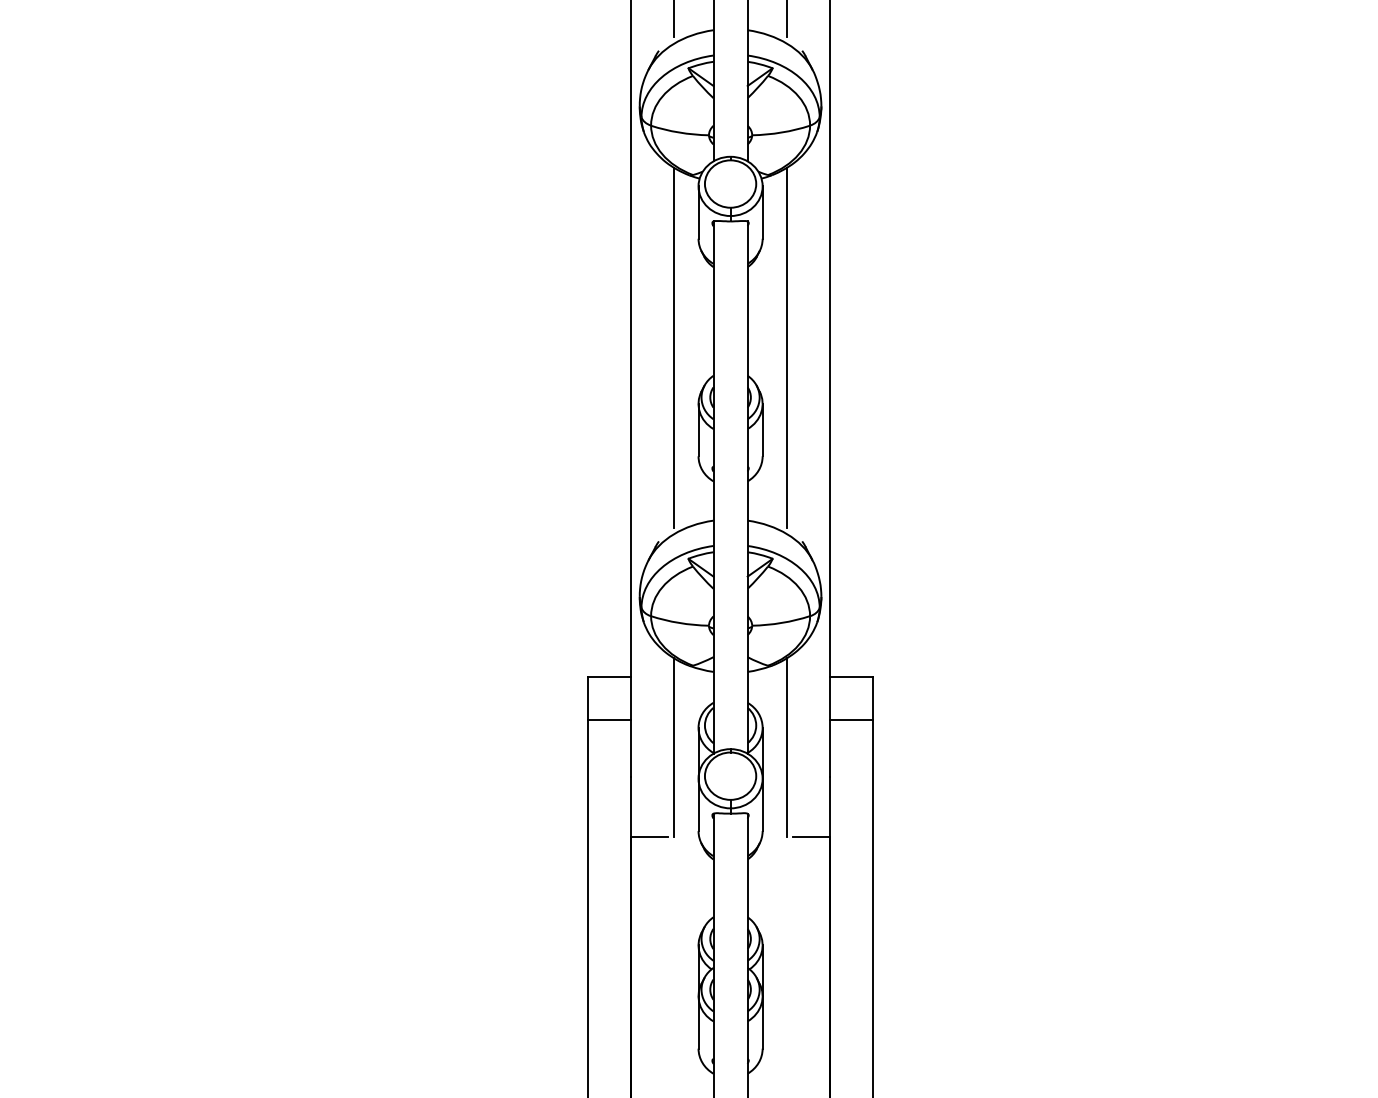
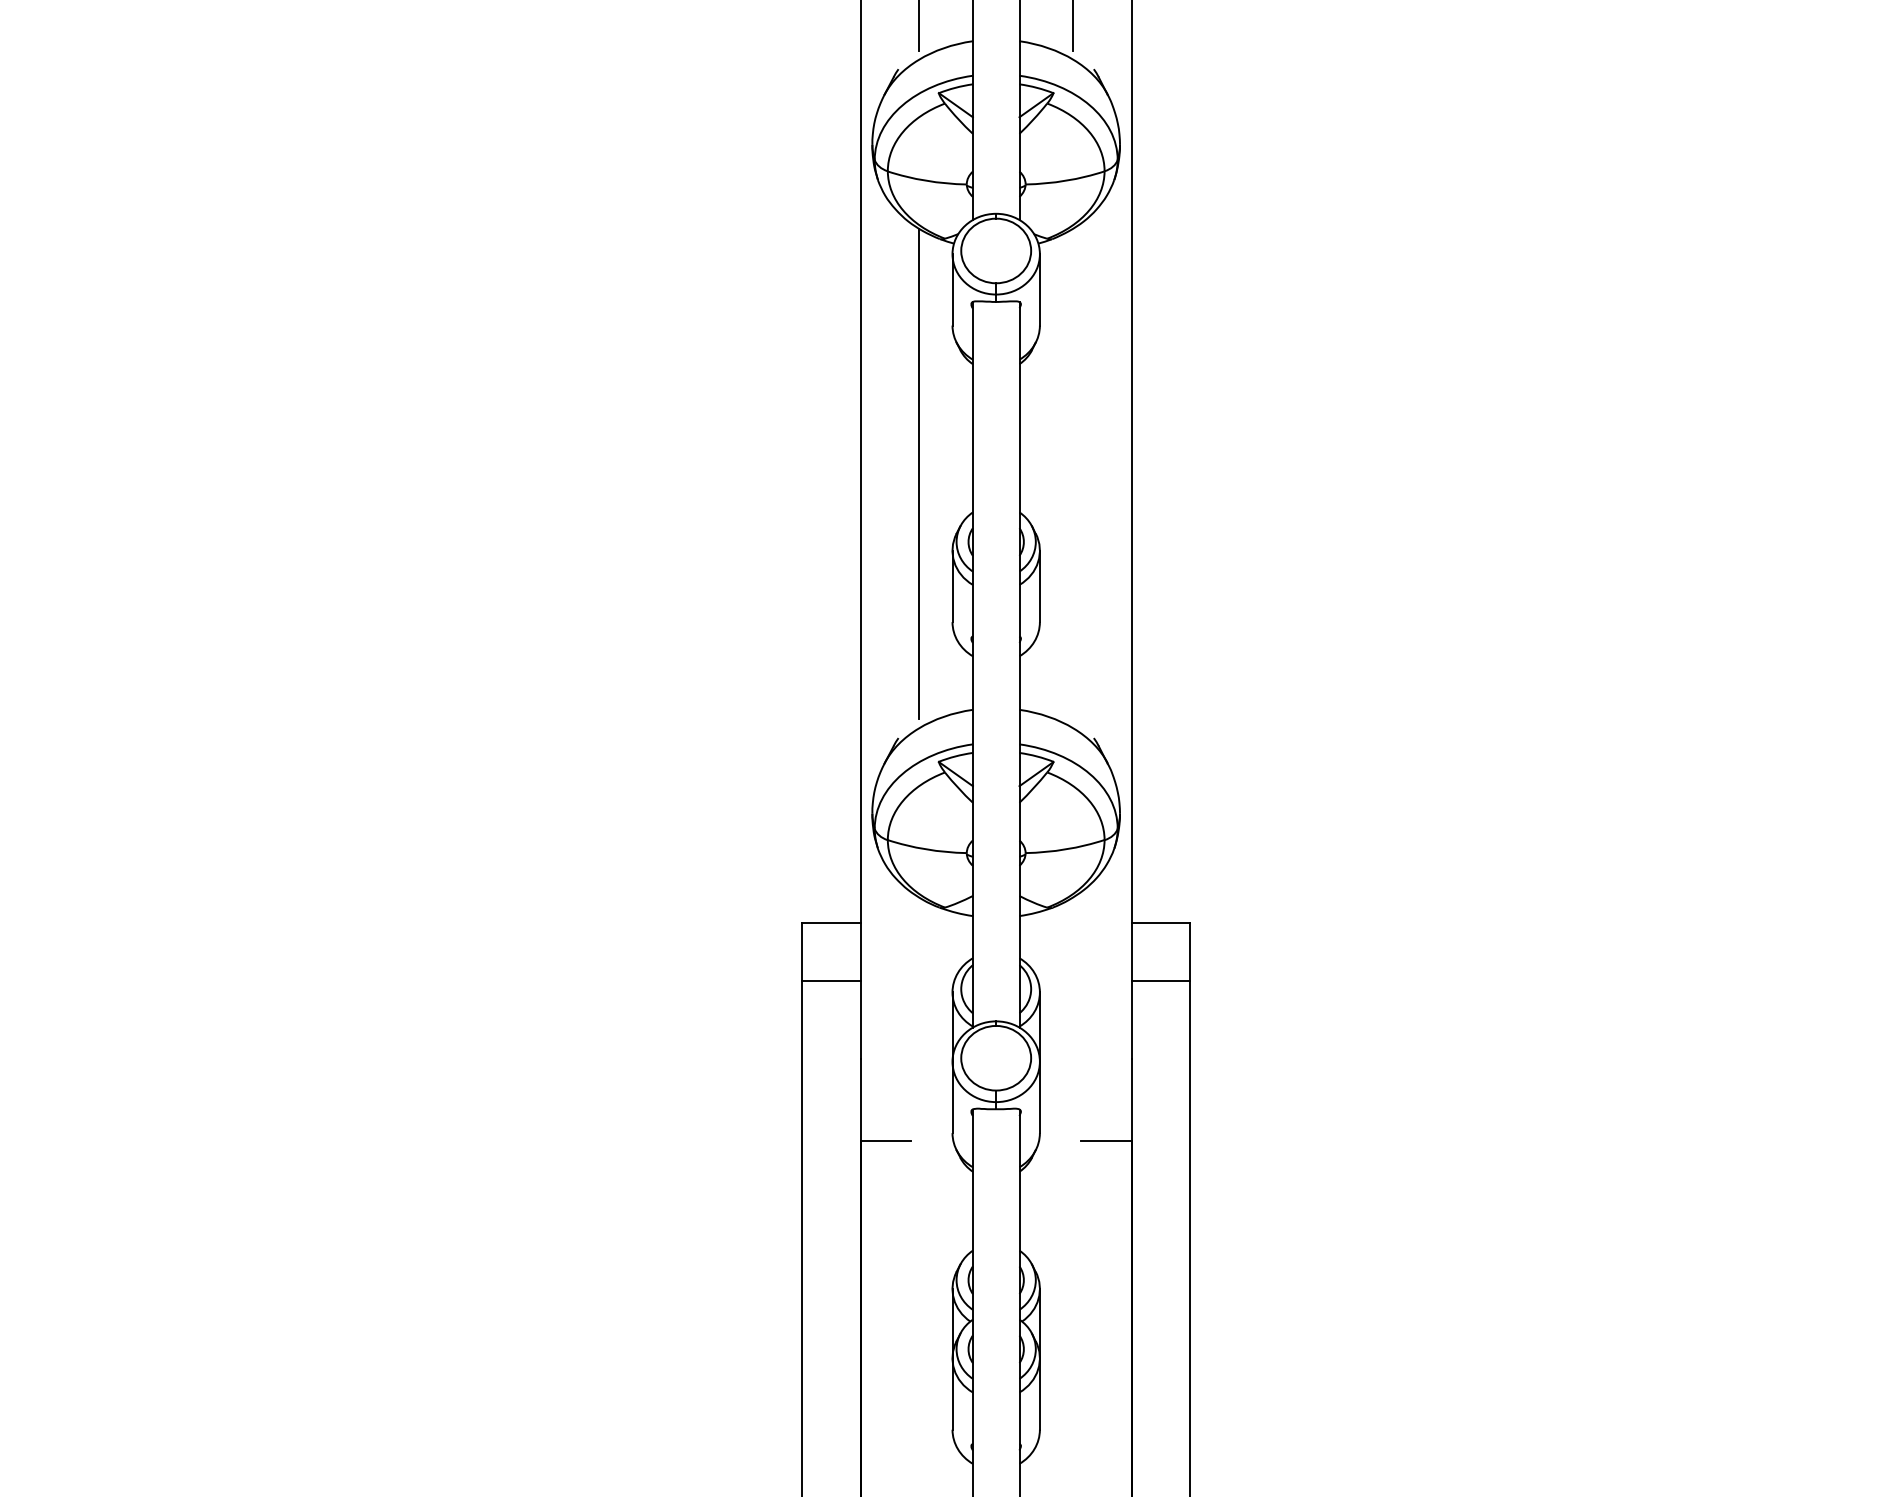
line: (787, 347) -> (1073, 473), removed
line: (674, 747) -> (919, 1019), removed
line: (787, 747) -> (1073, 1019), removed

